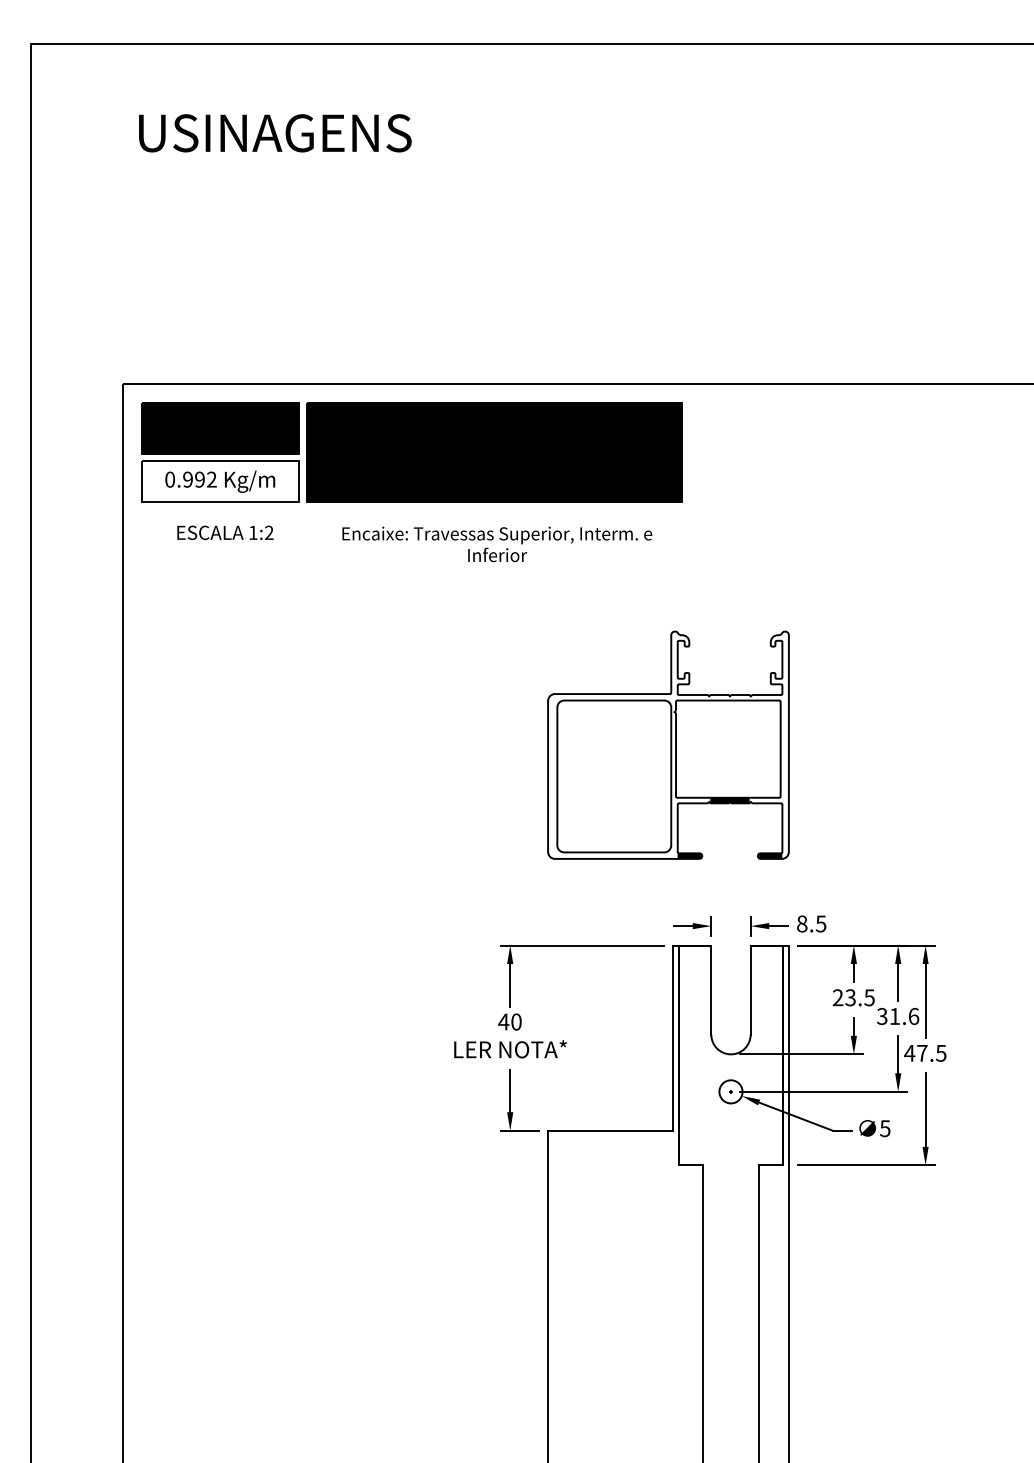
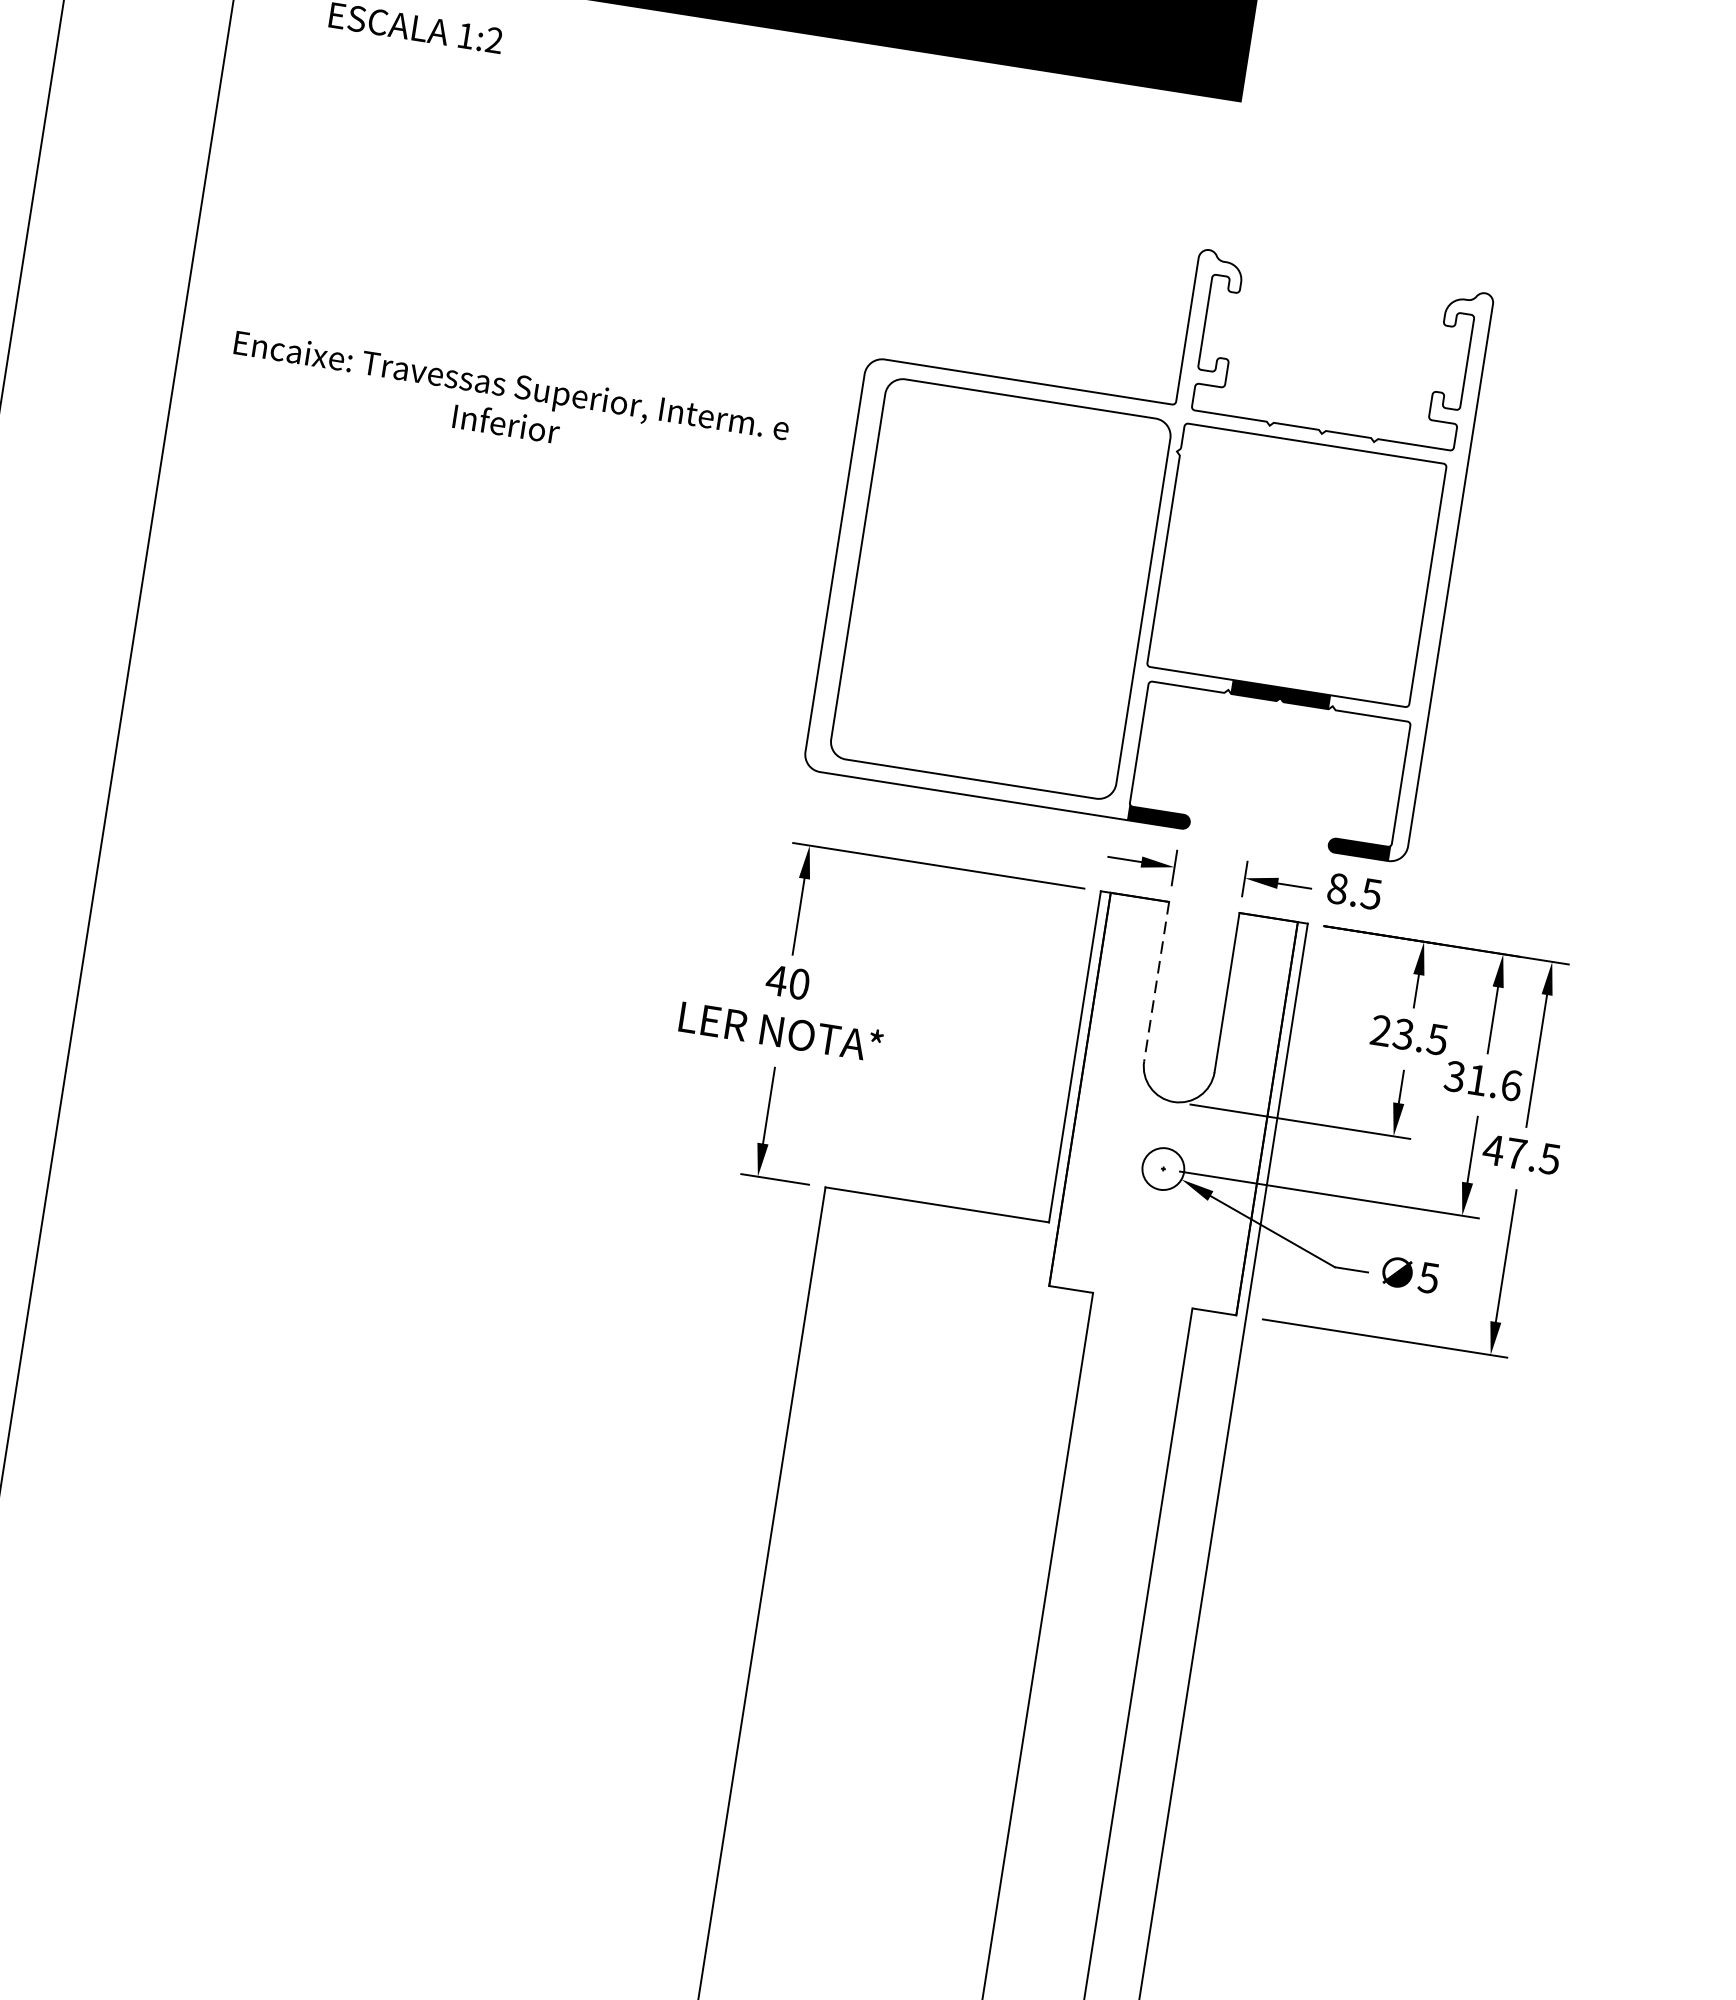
text: (497, 544) -> (509, 404), moved
part: (668, 744) -> (1148, 530), size x1.4
line: (711, 990) -> (1156, 982), solid -> dashed

